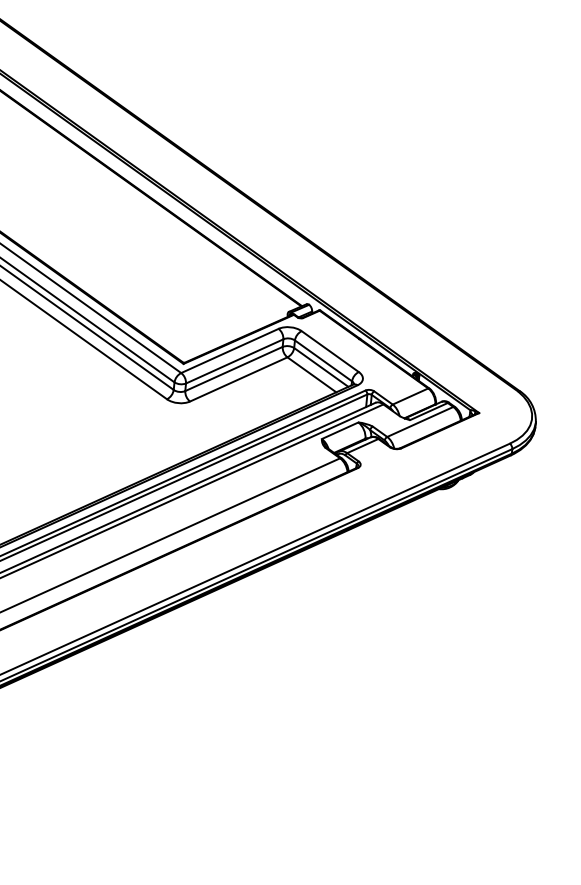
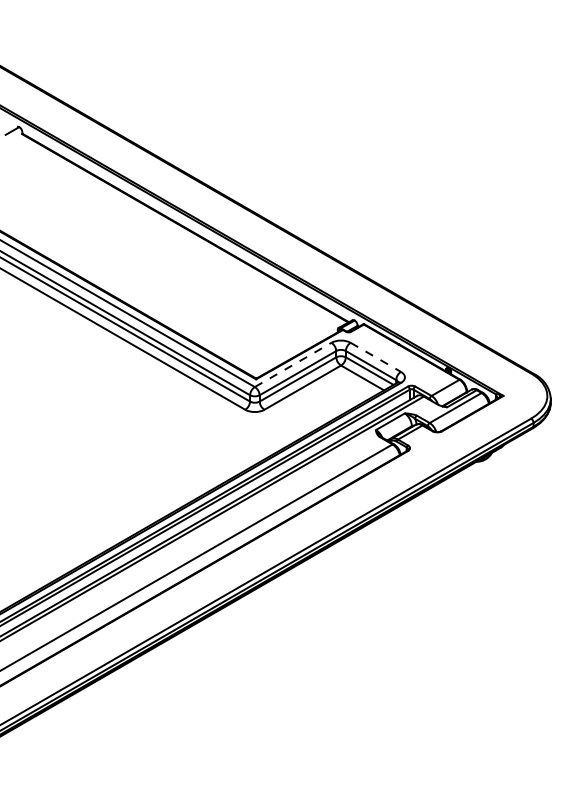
line: (230, 350) -> (293, 364), solid -> dashed
line: (331, 351) -> (376, 357), solid -> dashed

